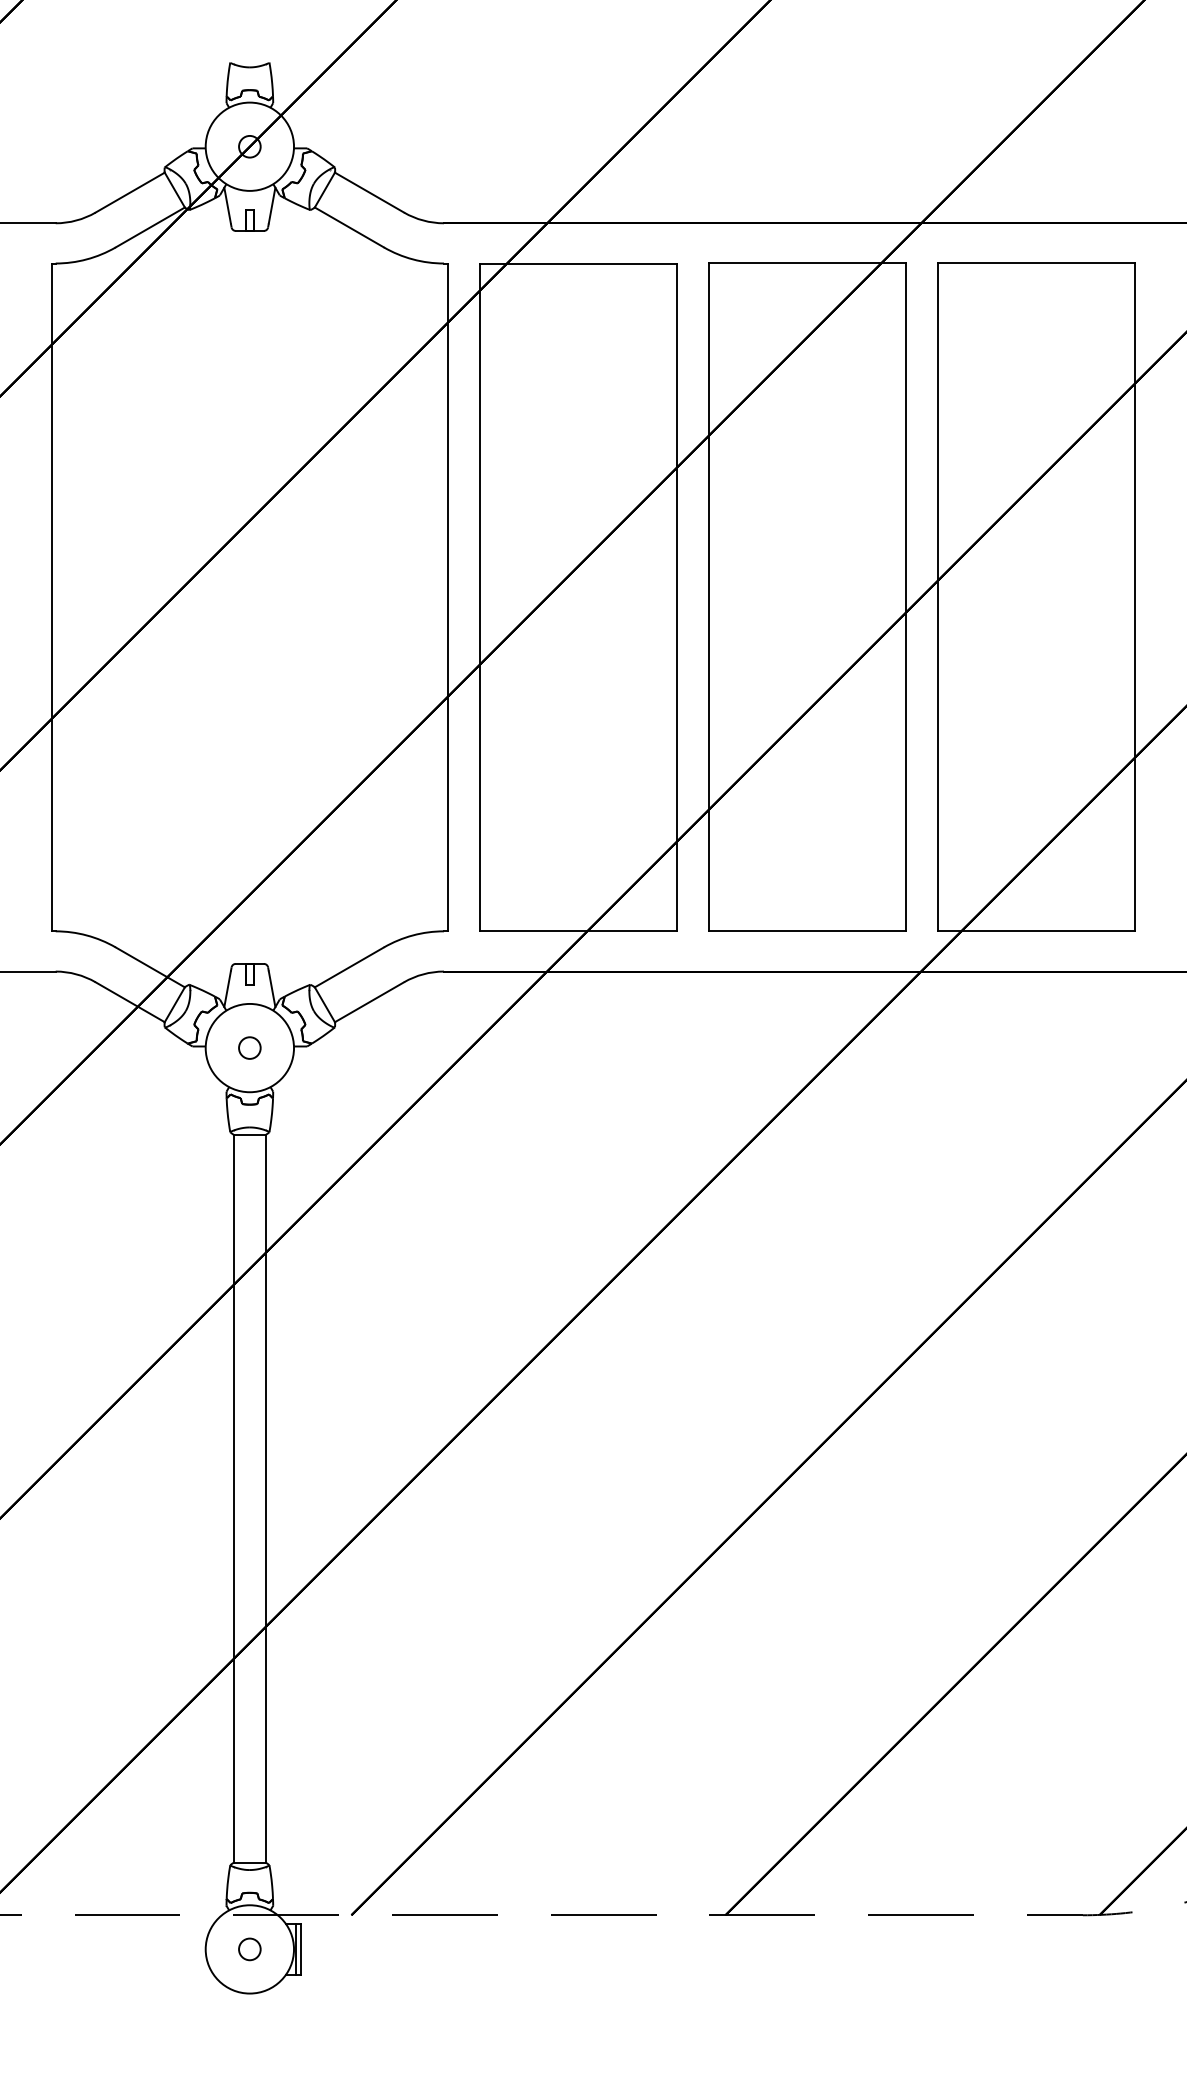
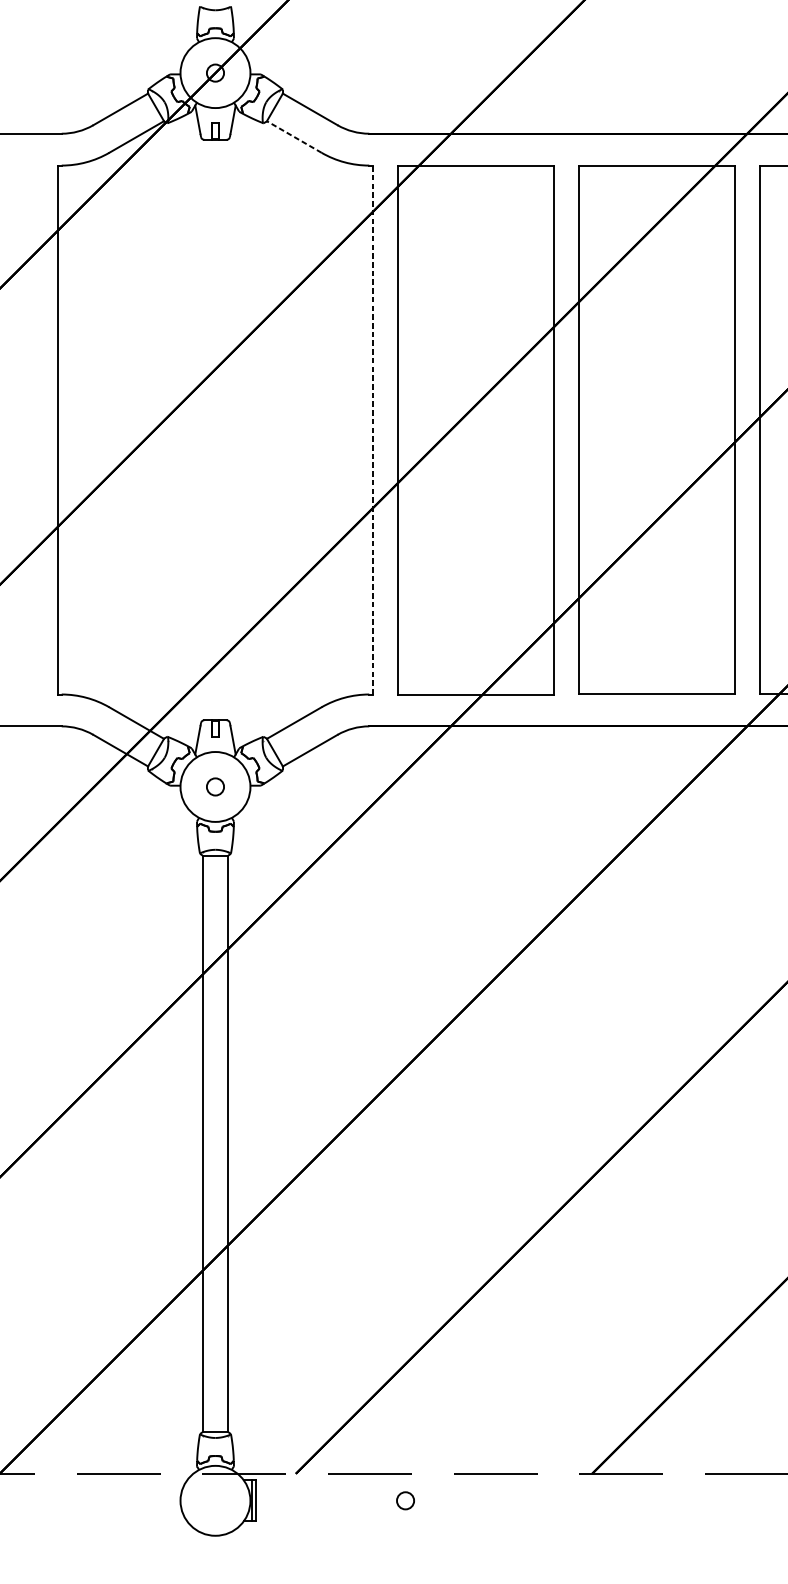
line: (349, 227) -> (294, 137), solid -> dashed
line: (448, 597) -> (372, 430), solid -> dashed
circle: (249, 1949) -> (405, 1500), moved

